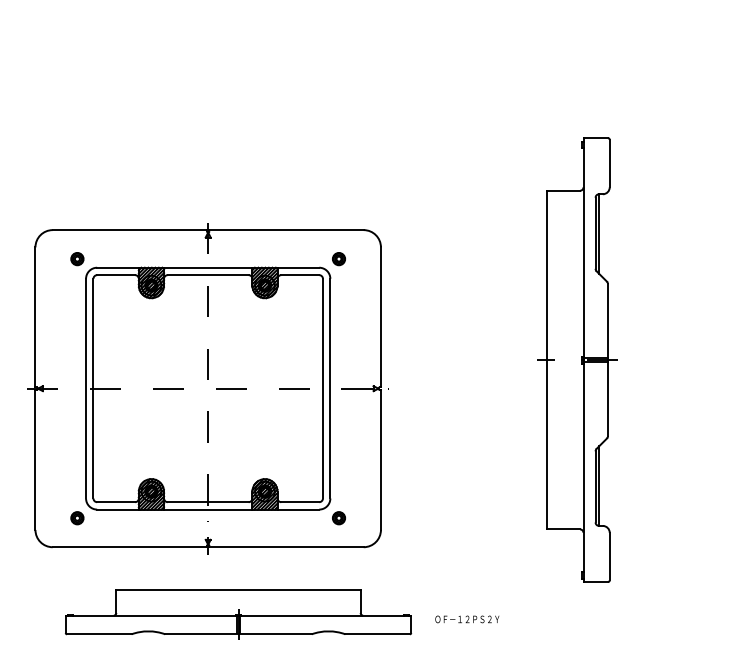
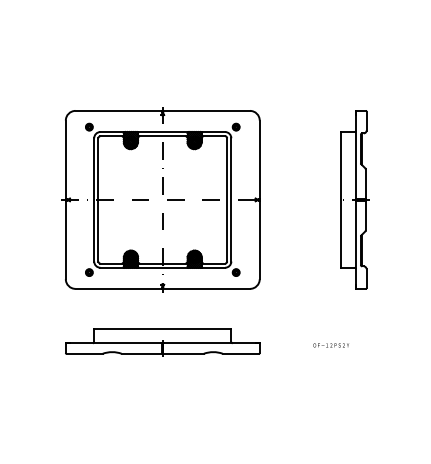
part: (580, 359) -> (354, 199), size x0.71
part: (204, 387) -> (160, 199), moved
text: (466, 619) -> (330, 345), moved

